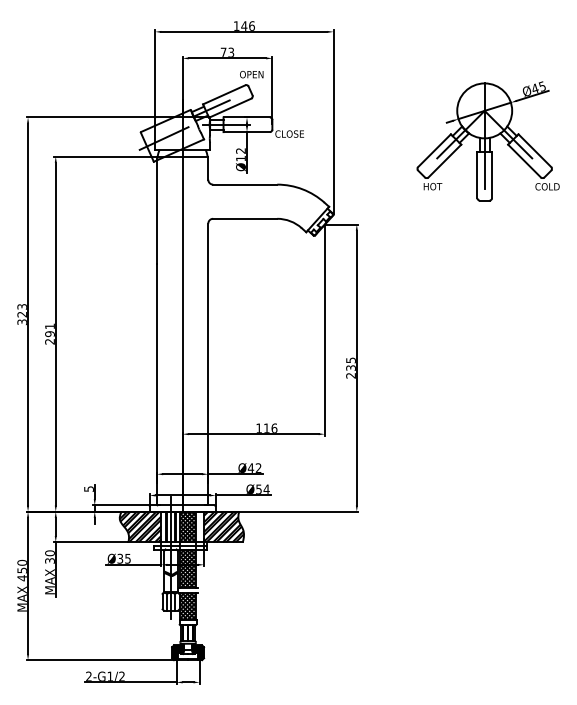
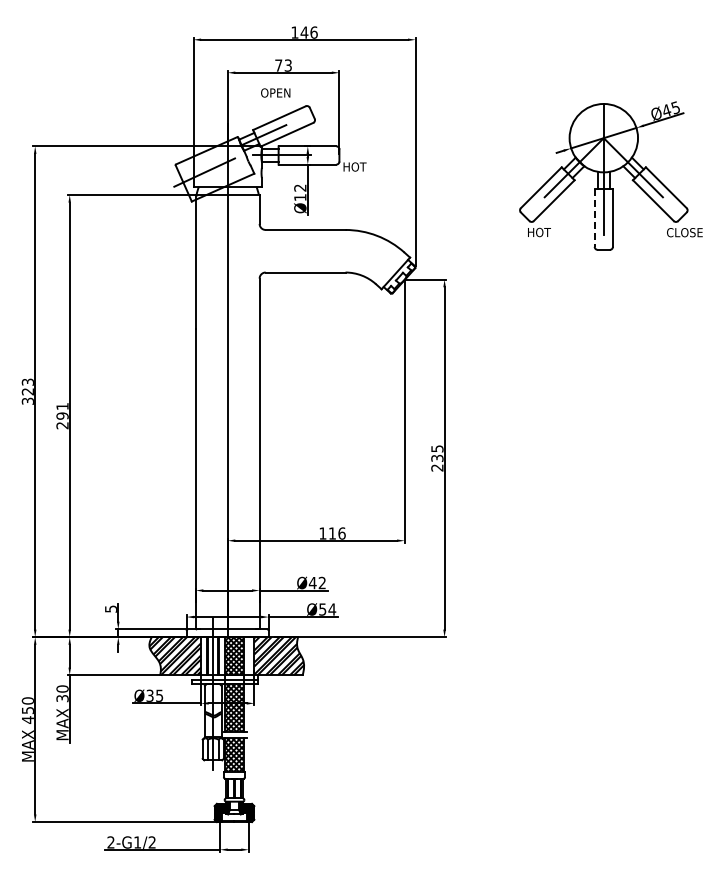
text: (251, 74) -> (275, 92), moved
text: (289, 133) -> (360, 166), CLOSE -> HOT
line: (477, 174) -> (594, 217), solid -> dashed
text: (552, 186) -> (688, 232), COLD -> CLOSE

